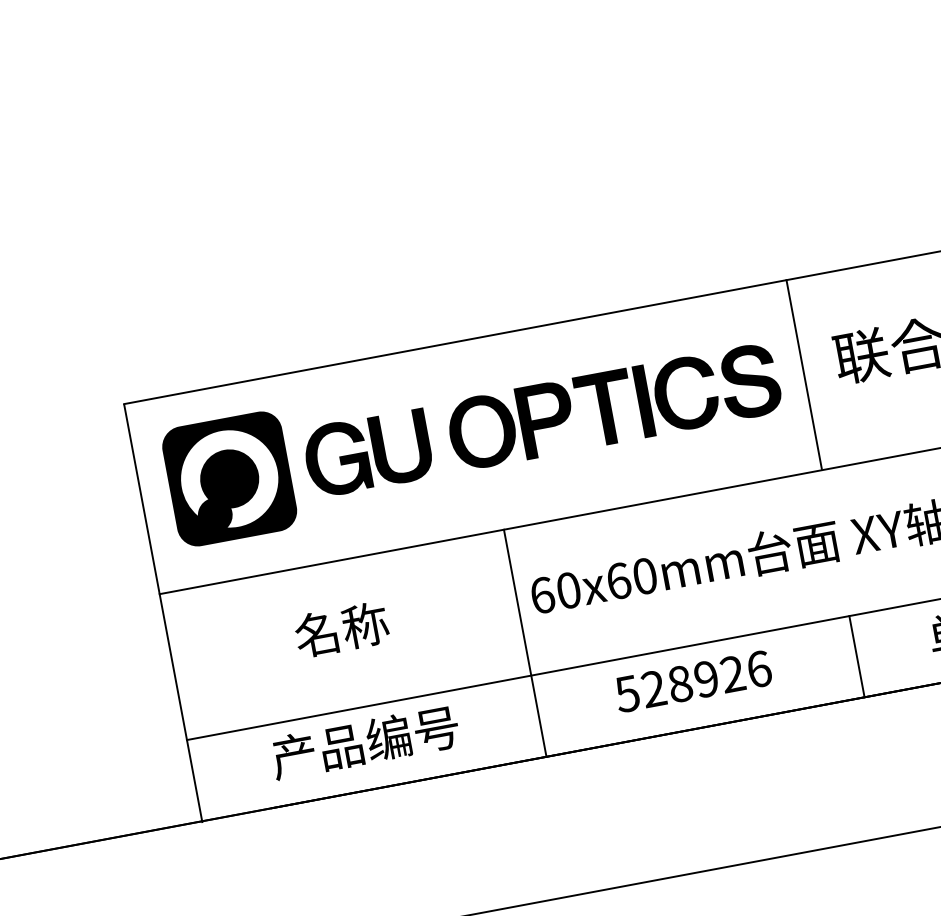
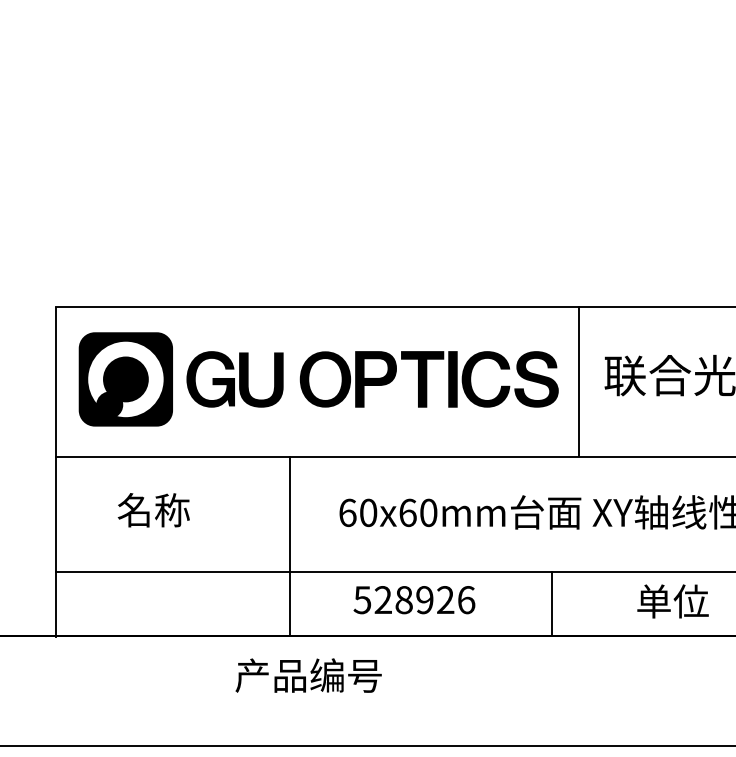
text: (341, 629) -> (153, 510), moved
line: (524, 642) -> (289, 546), moved
line: (856, 656) -> (551, 604), moved
text: (693, 682) -> (414, 600), moved
text: (365, 742) -> (308, 675), moved

